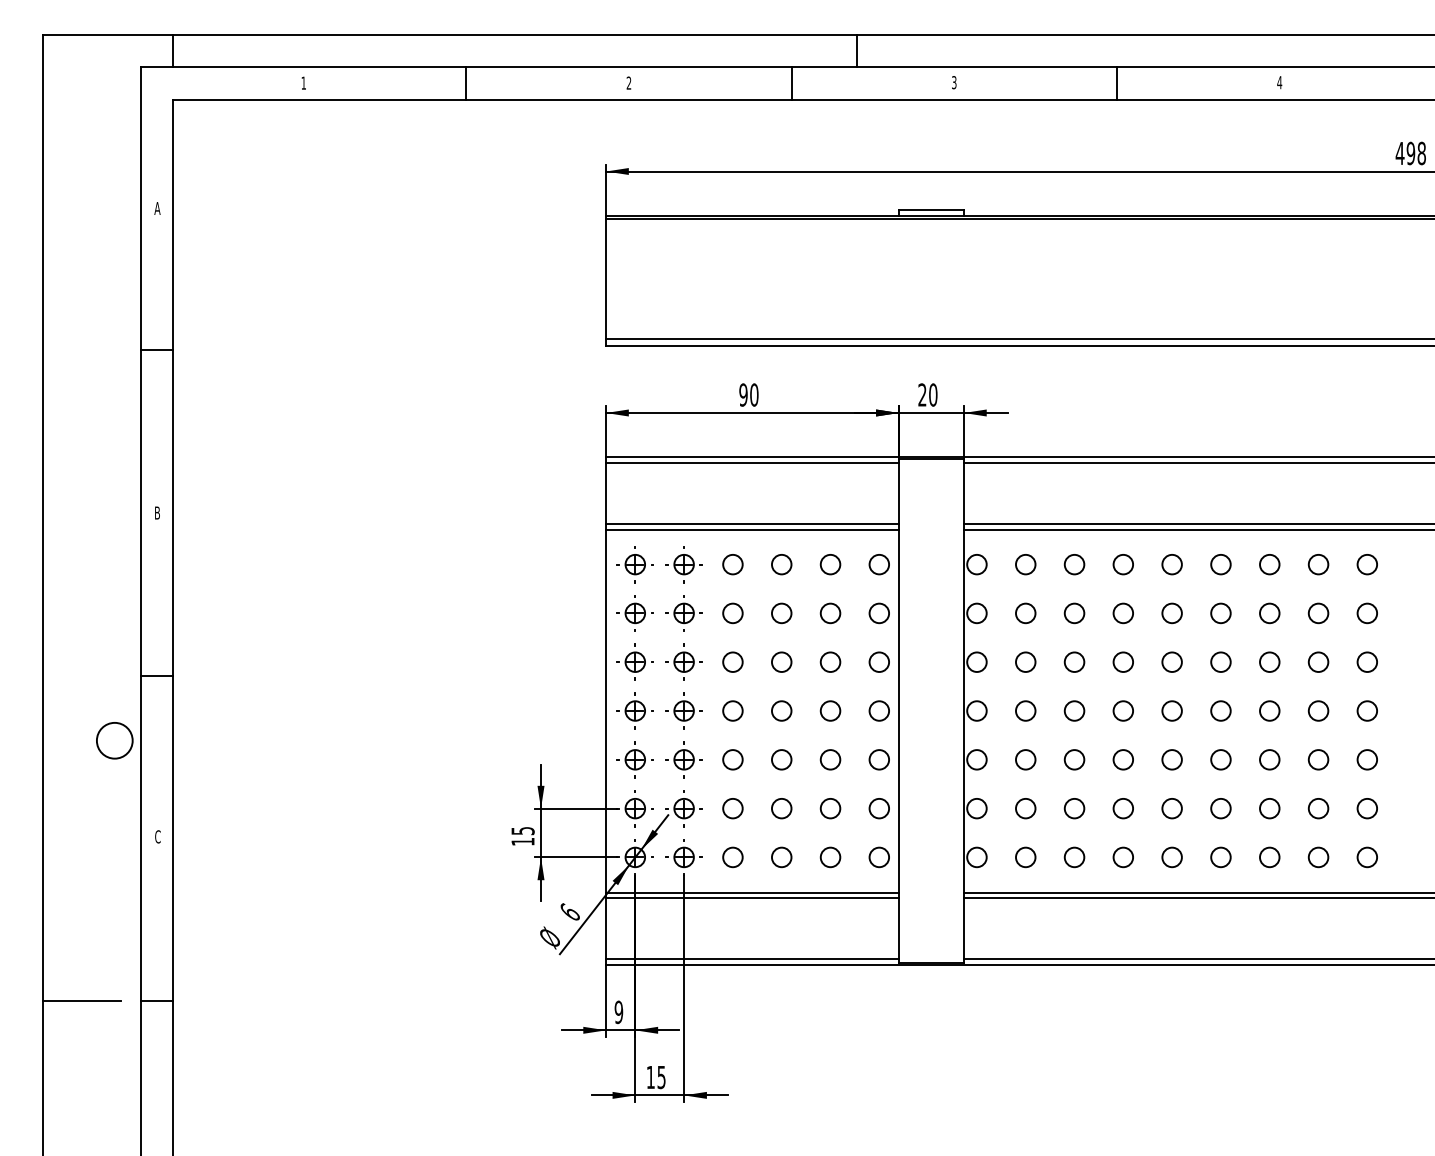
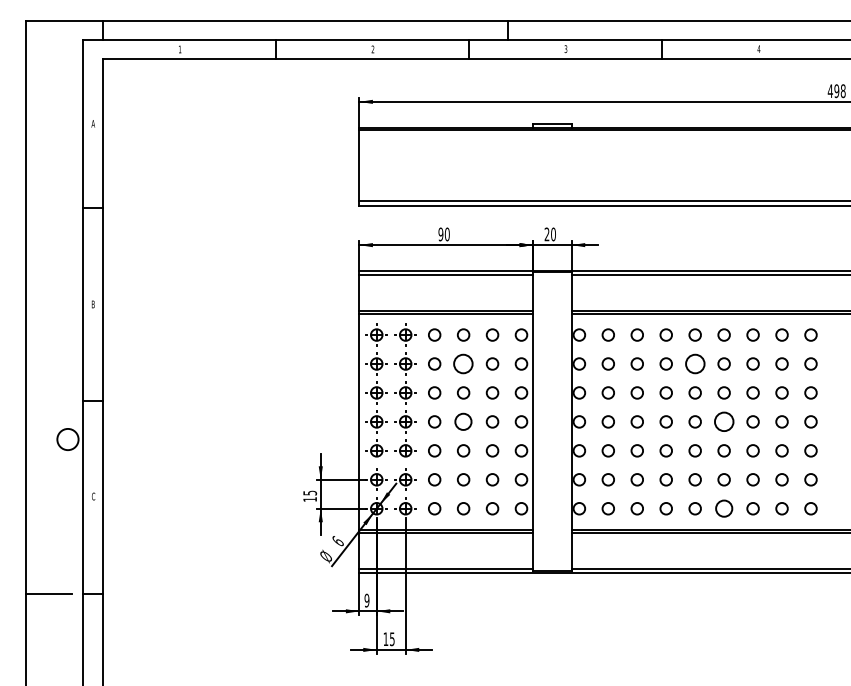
circle: (781, 612) -> (463, 363), size x1.6
circle: (1170, 612) -> (694, 363), size x1.6
circle: (781, 710) -> (463, 421), size x1.4
circle: (1219, 710) -> (723, 421), size x1.6
circle: (1219, 856) -> (723, 508), size x1.4

